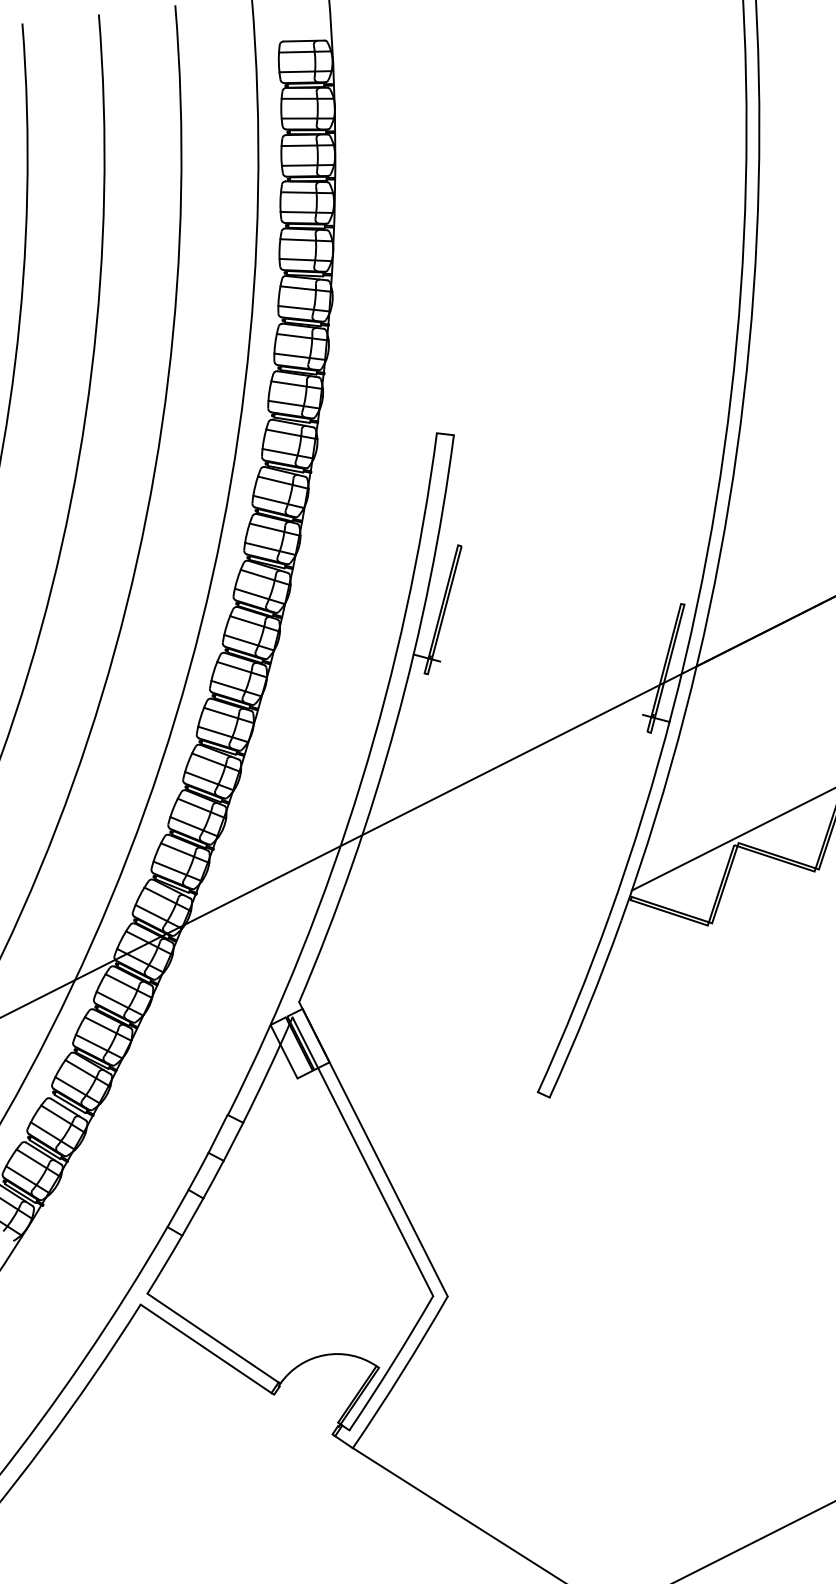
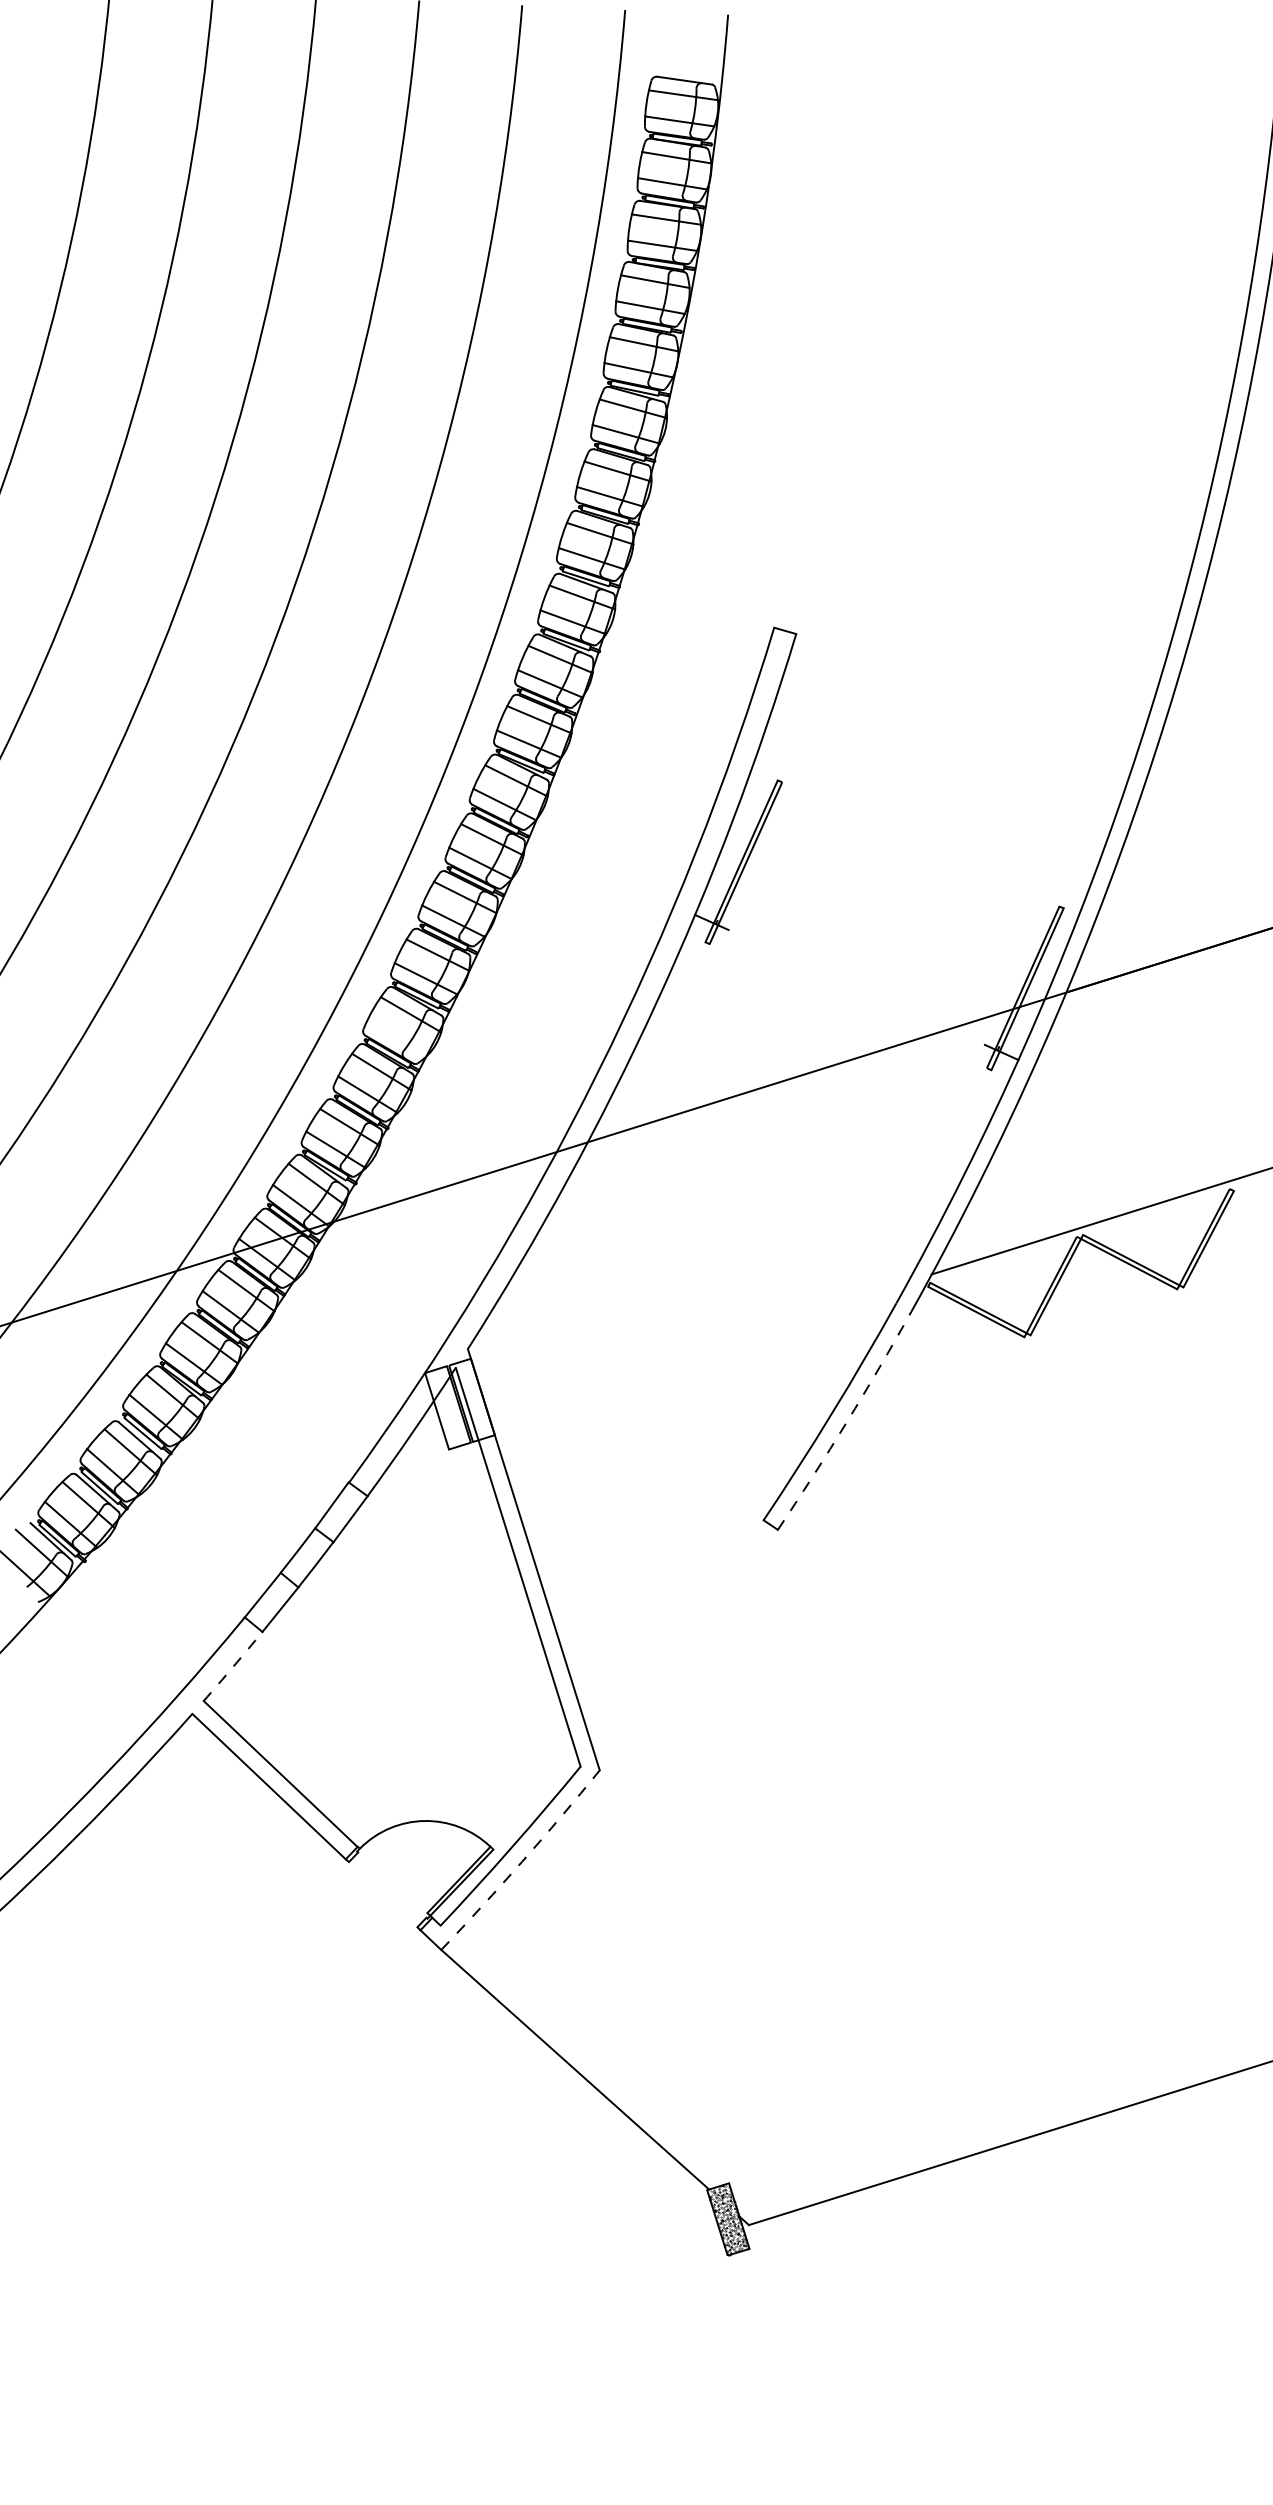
line: (209, 781) -> (397, 1037), removed
arc: (587, 1010) -> (846, 1422), solid -> dashed
arc: (165, 1264) -> (233, 1666), solid -> dashed
arc: (401, 1373) -> (522, 1861), solid -> dashed

